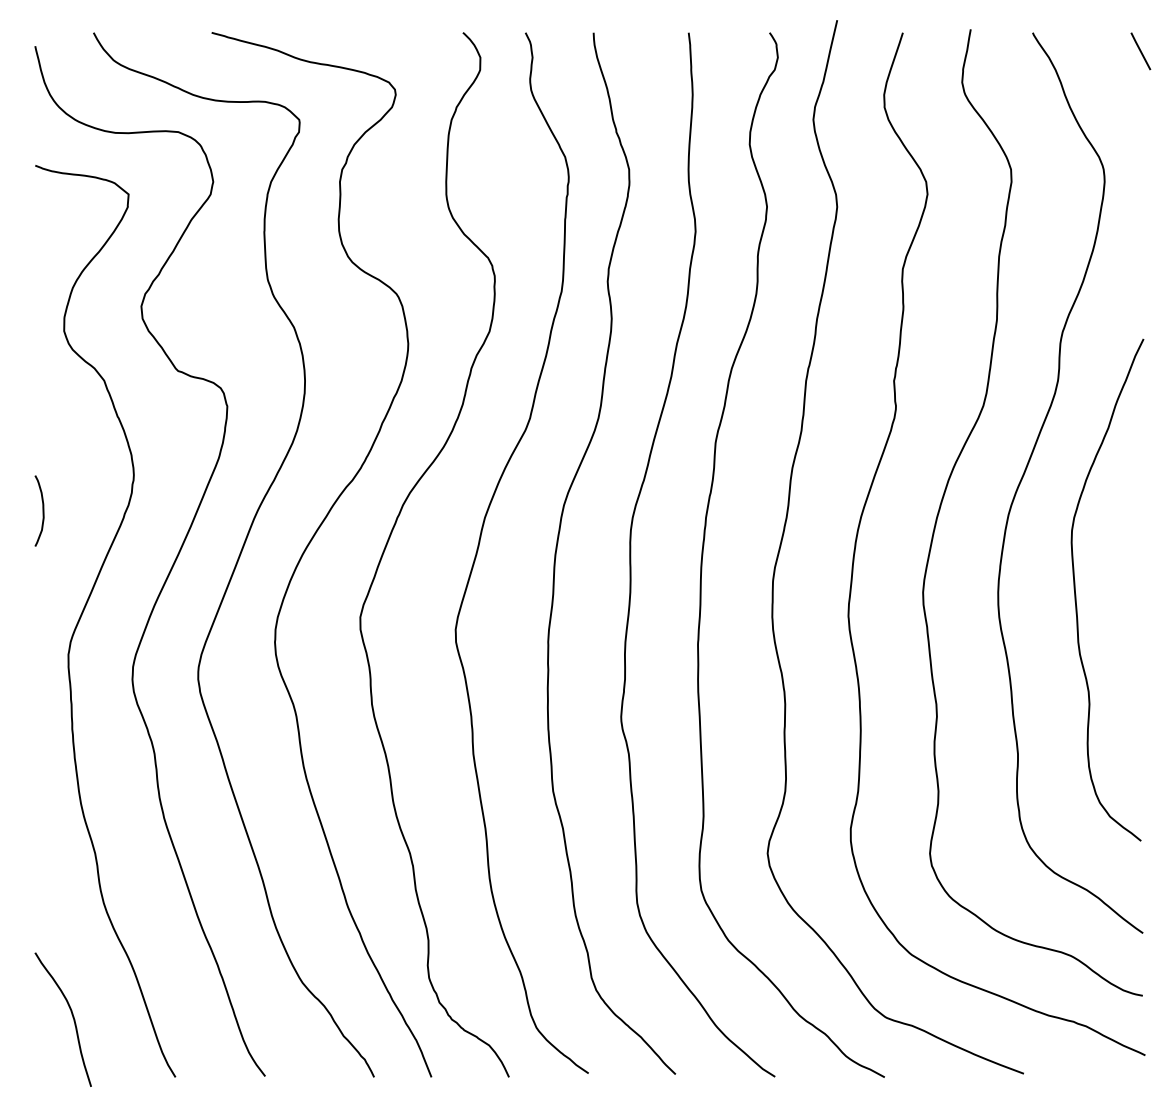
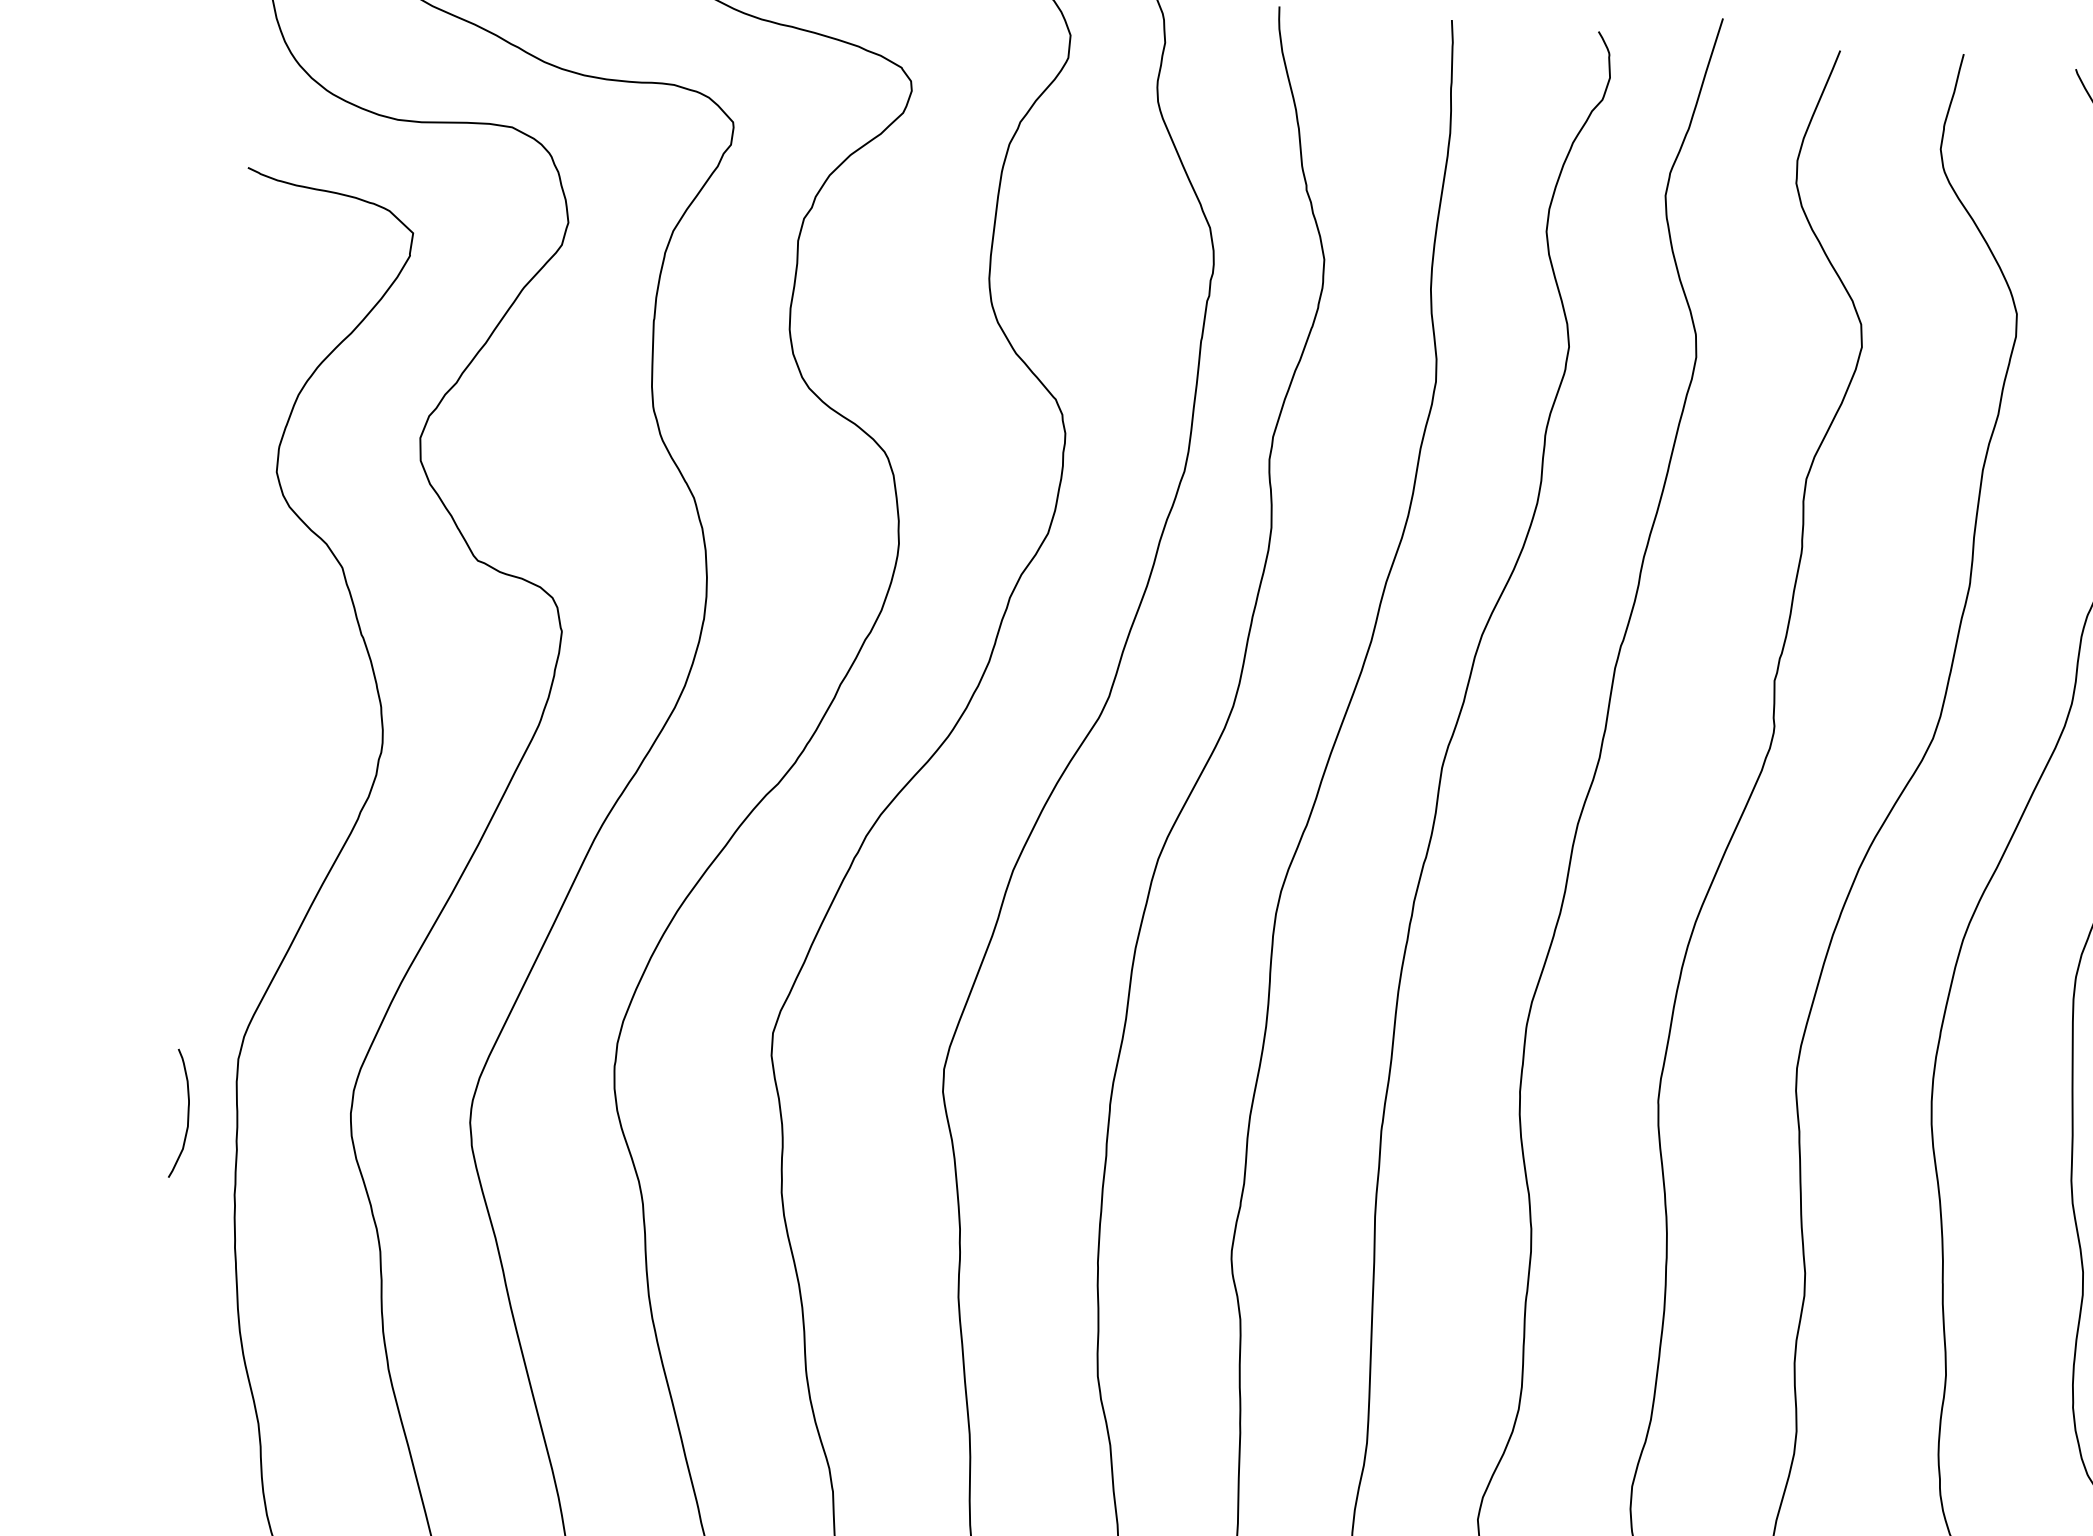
curve: (42, 510) -> (186, 1113), moved

